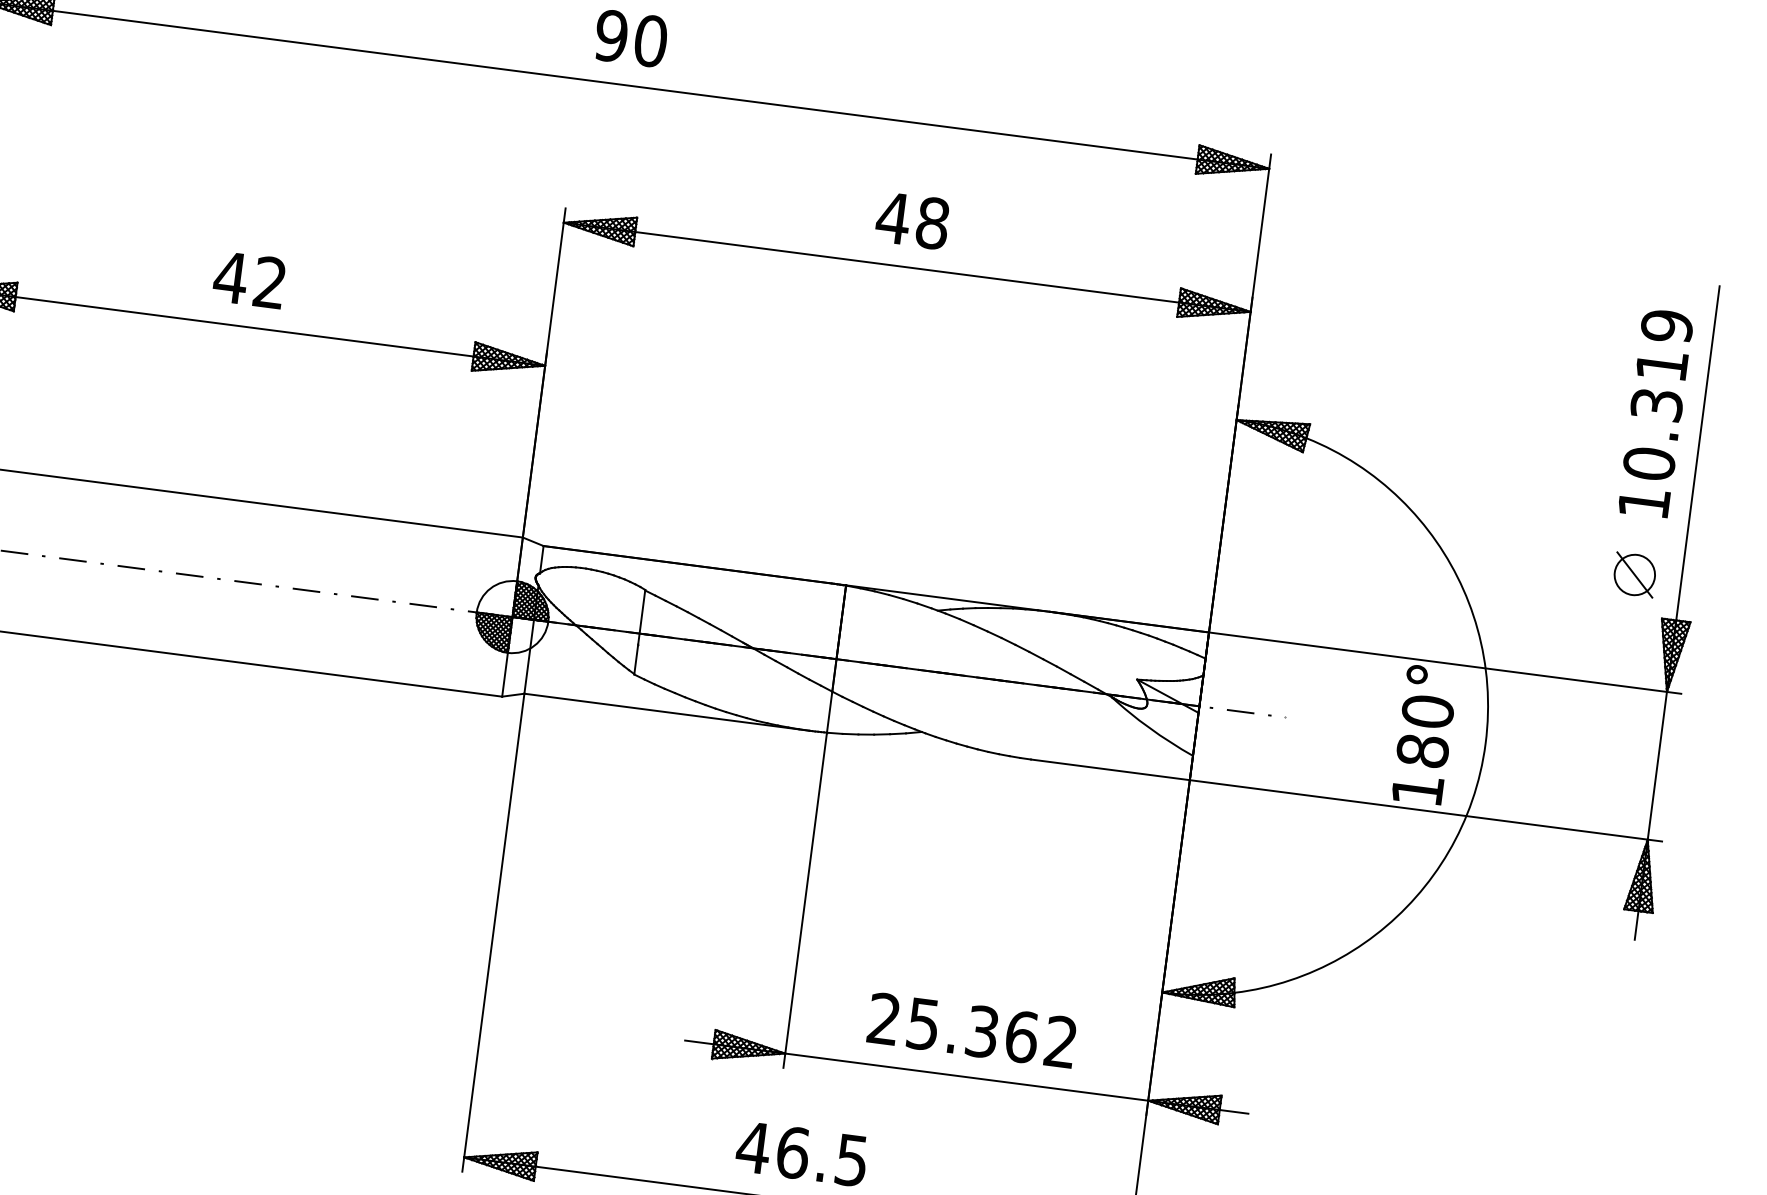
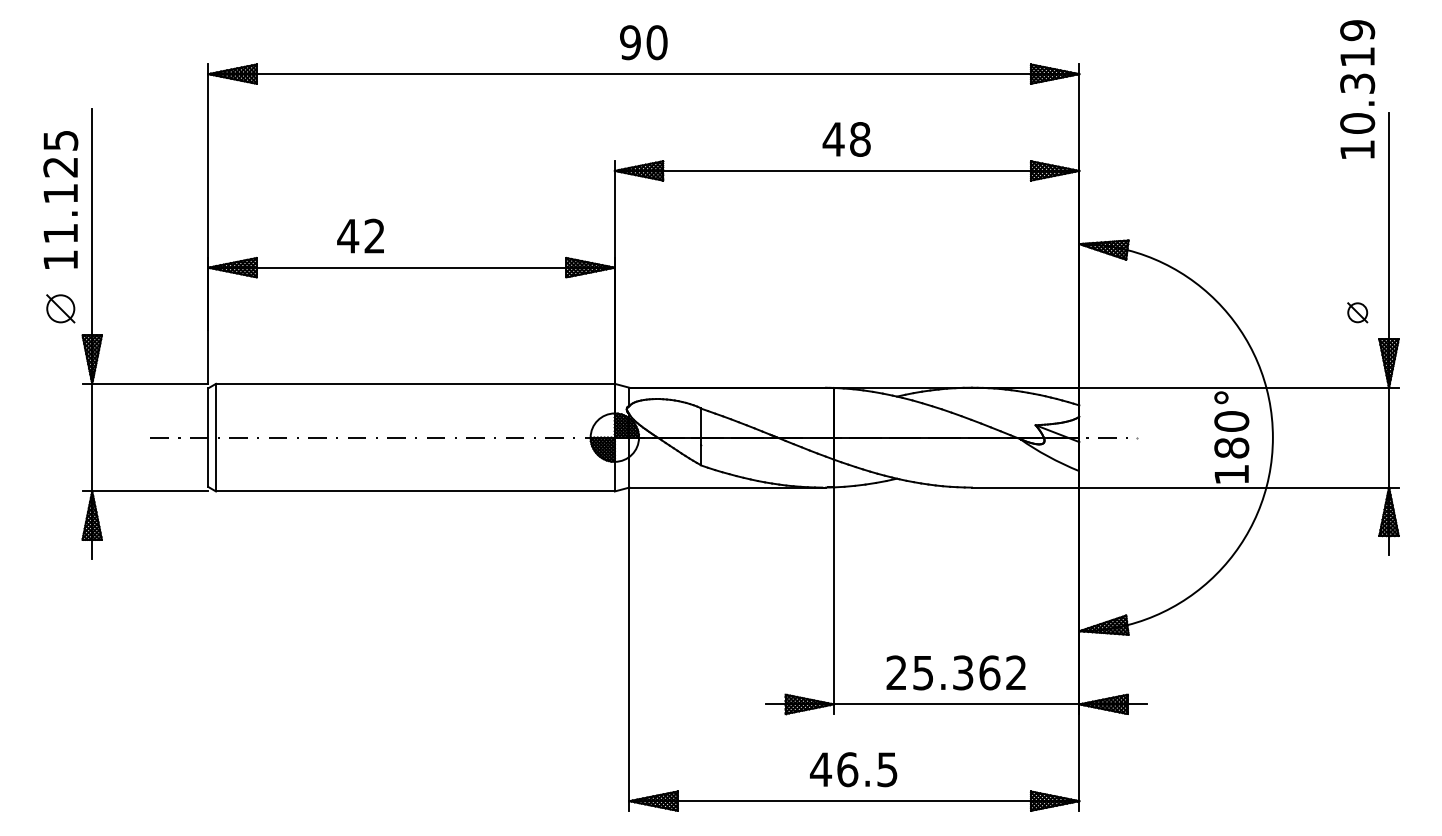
text: (249, 278) -> (360, 235), moved
text: (1655, 413) -> (1357, 89), moved
part: (1634, 574) -> (1357, 312), size x0.7

